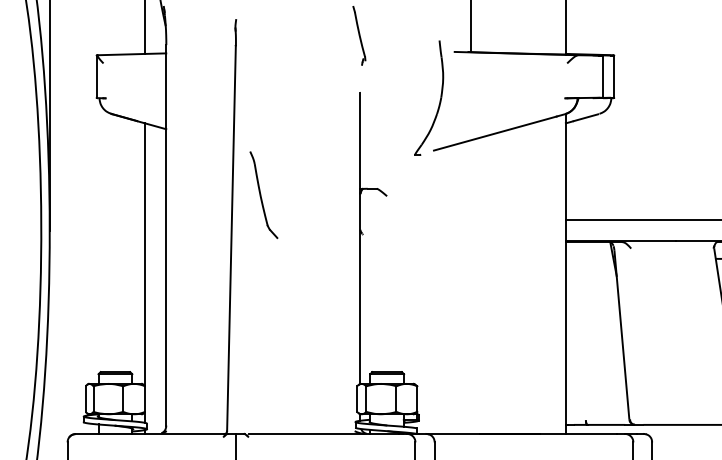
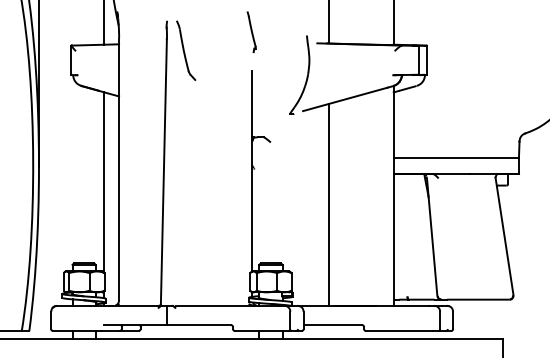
part: (264, 194) -> (186, 50), moved
line: (470, 286) -> (328, 204), added

